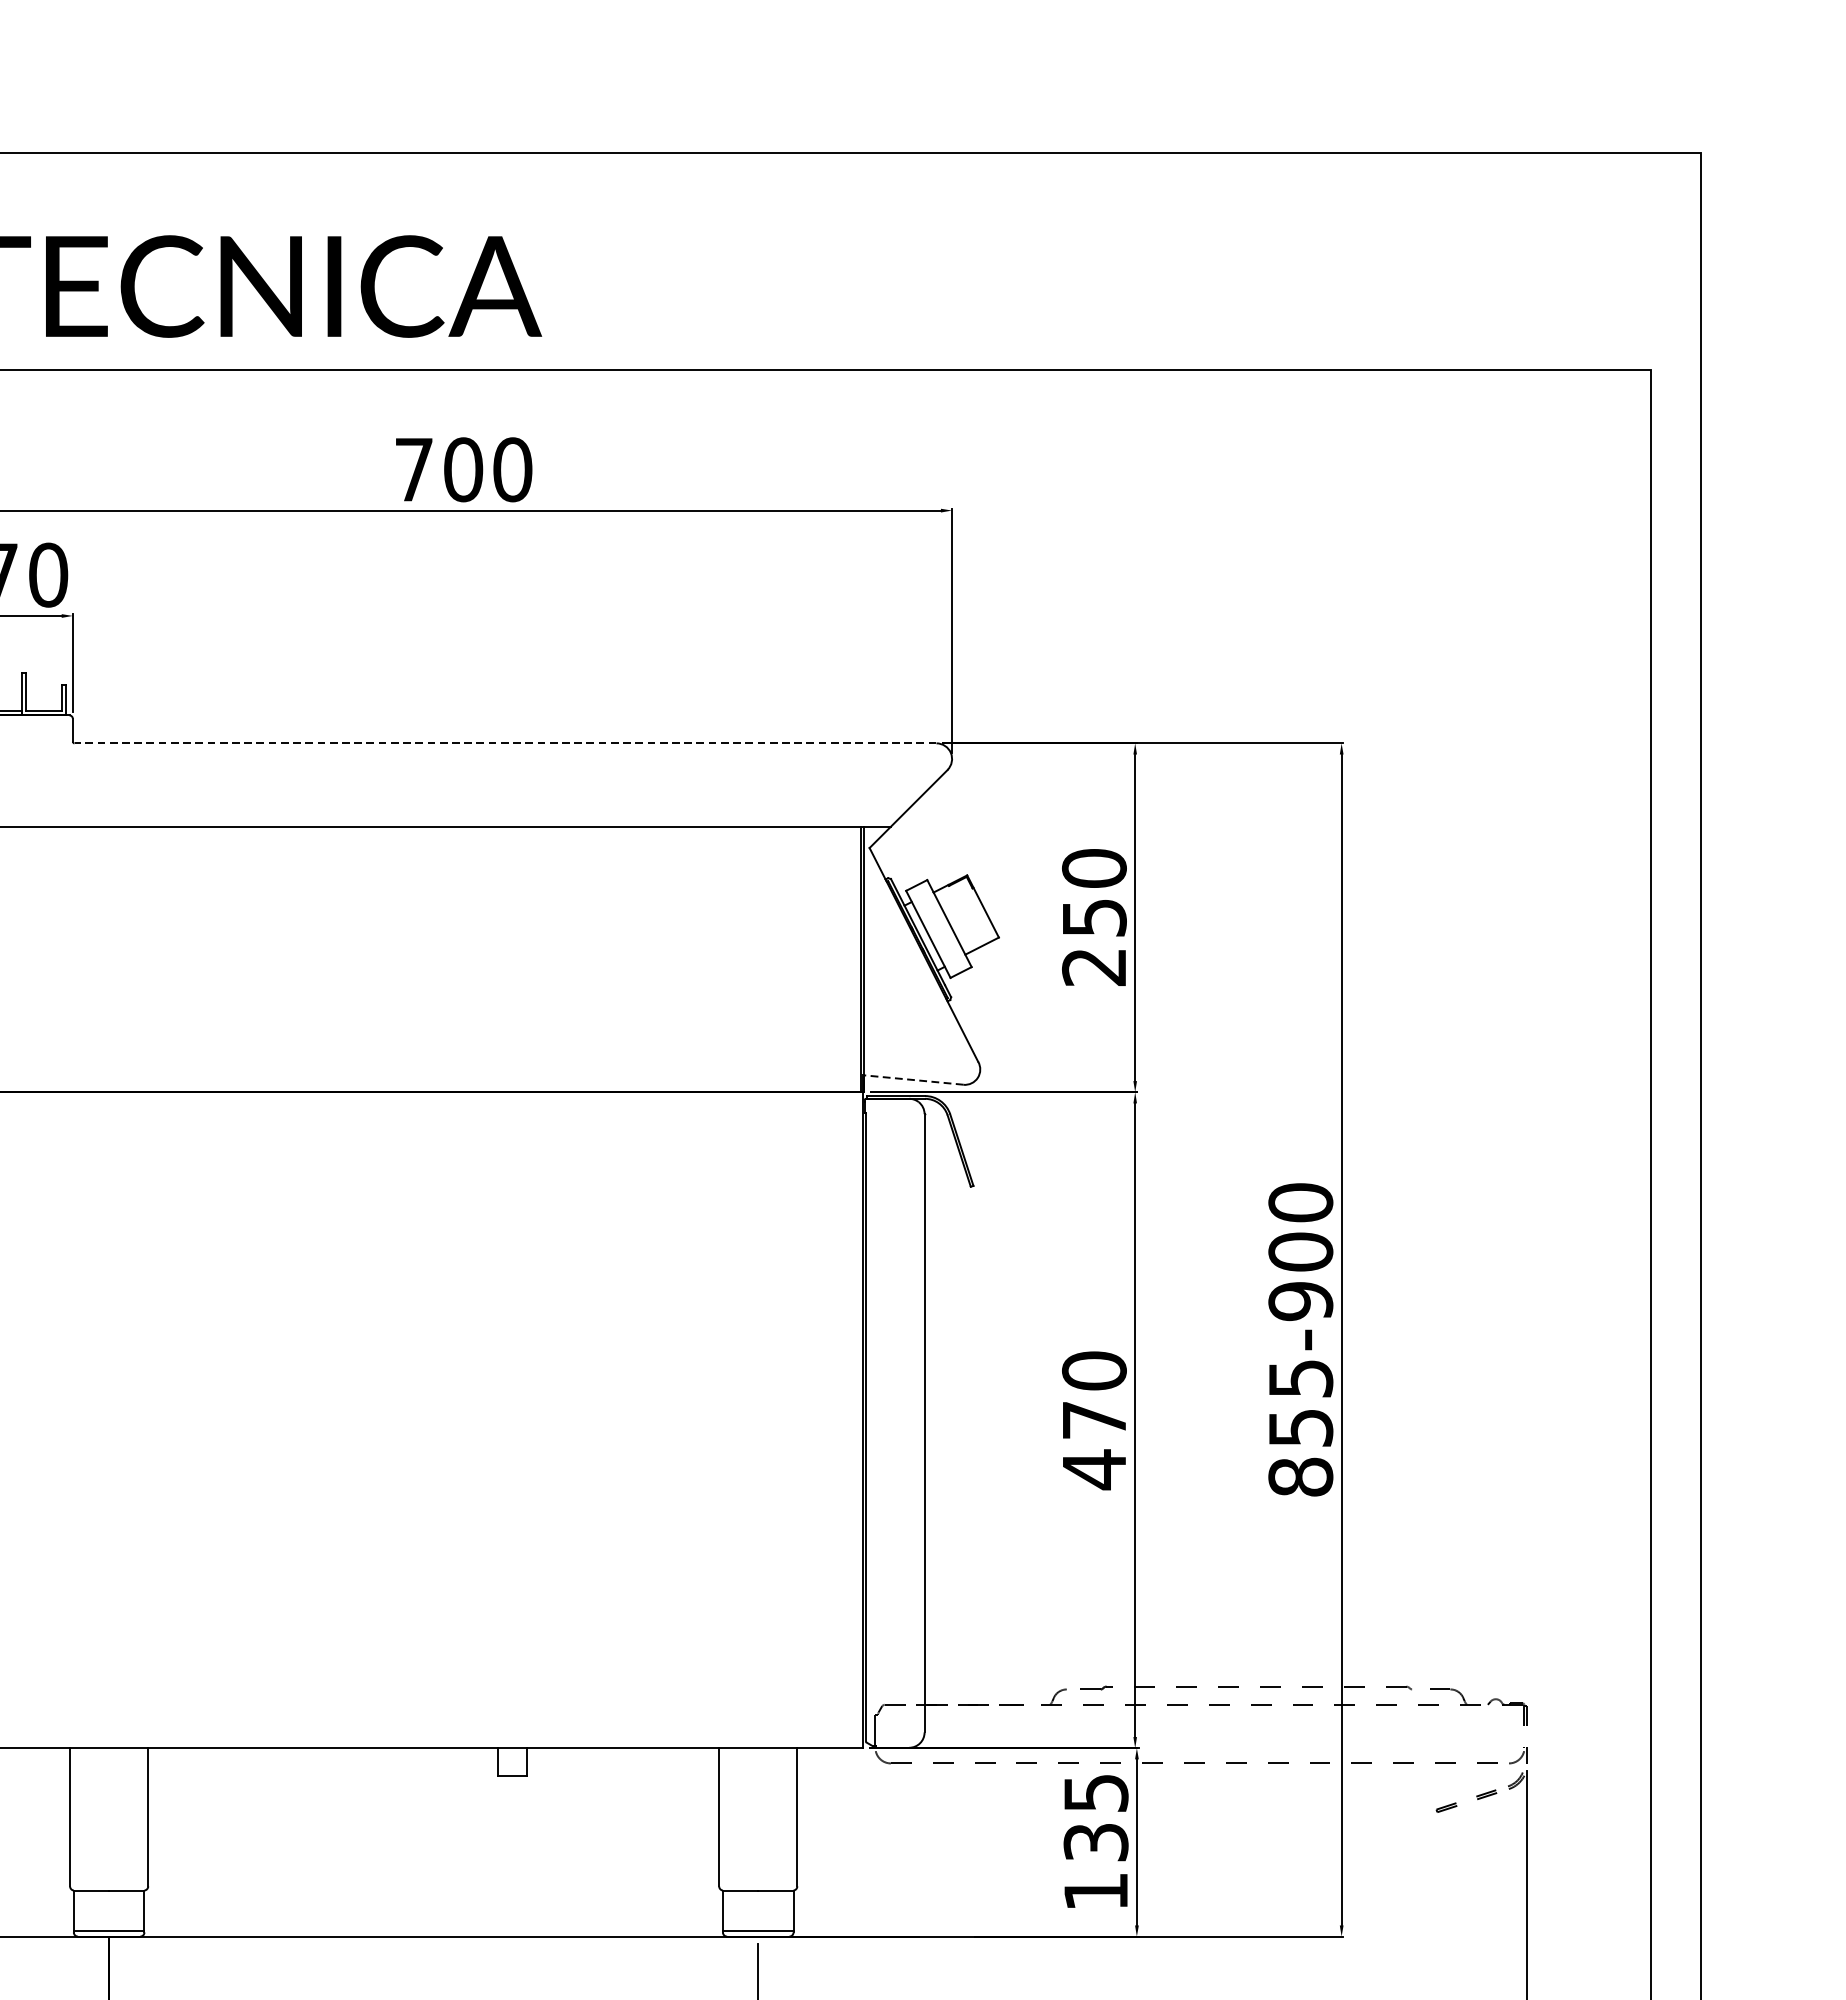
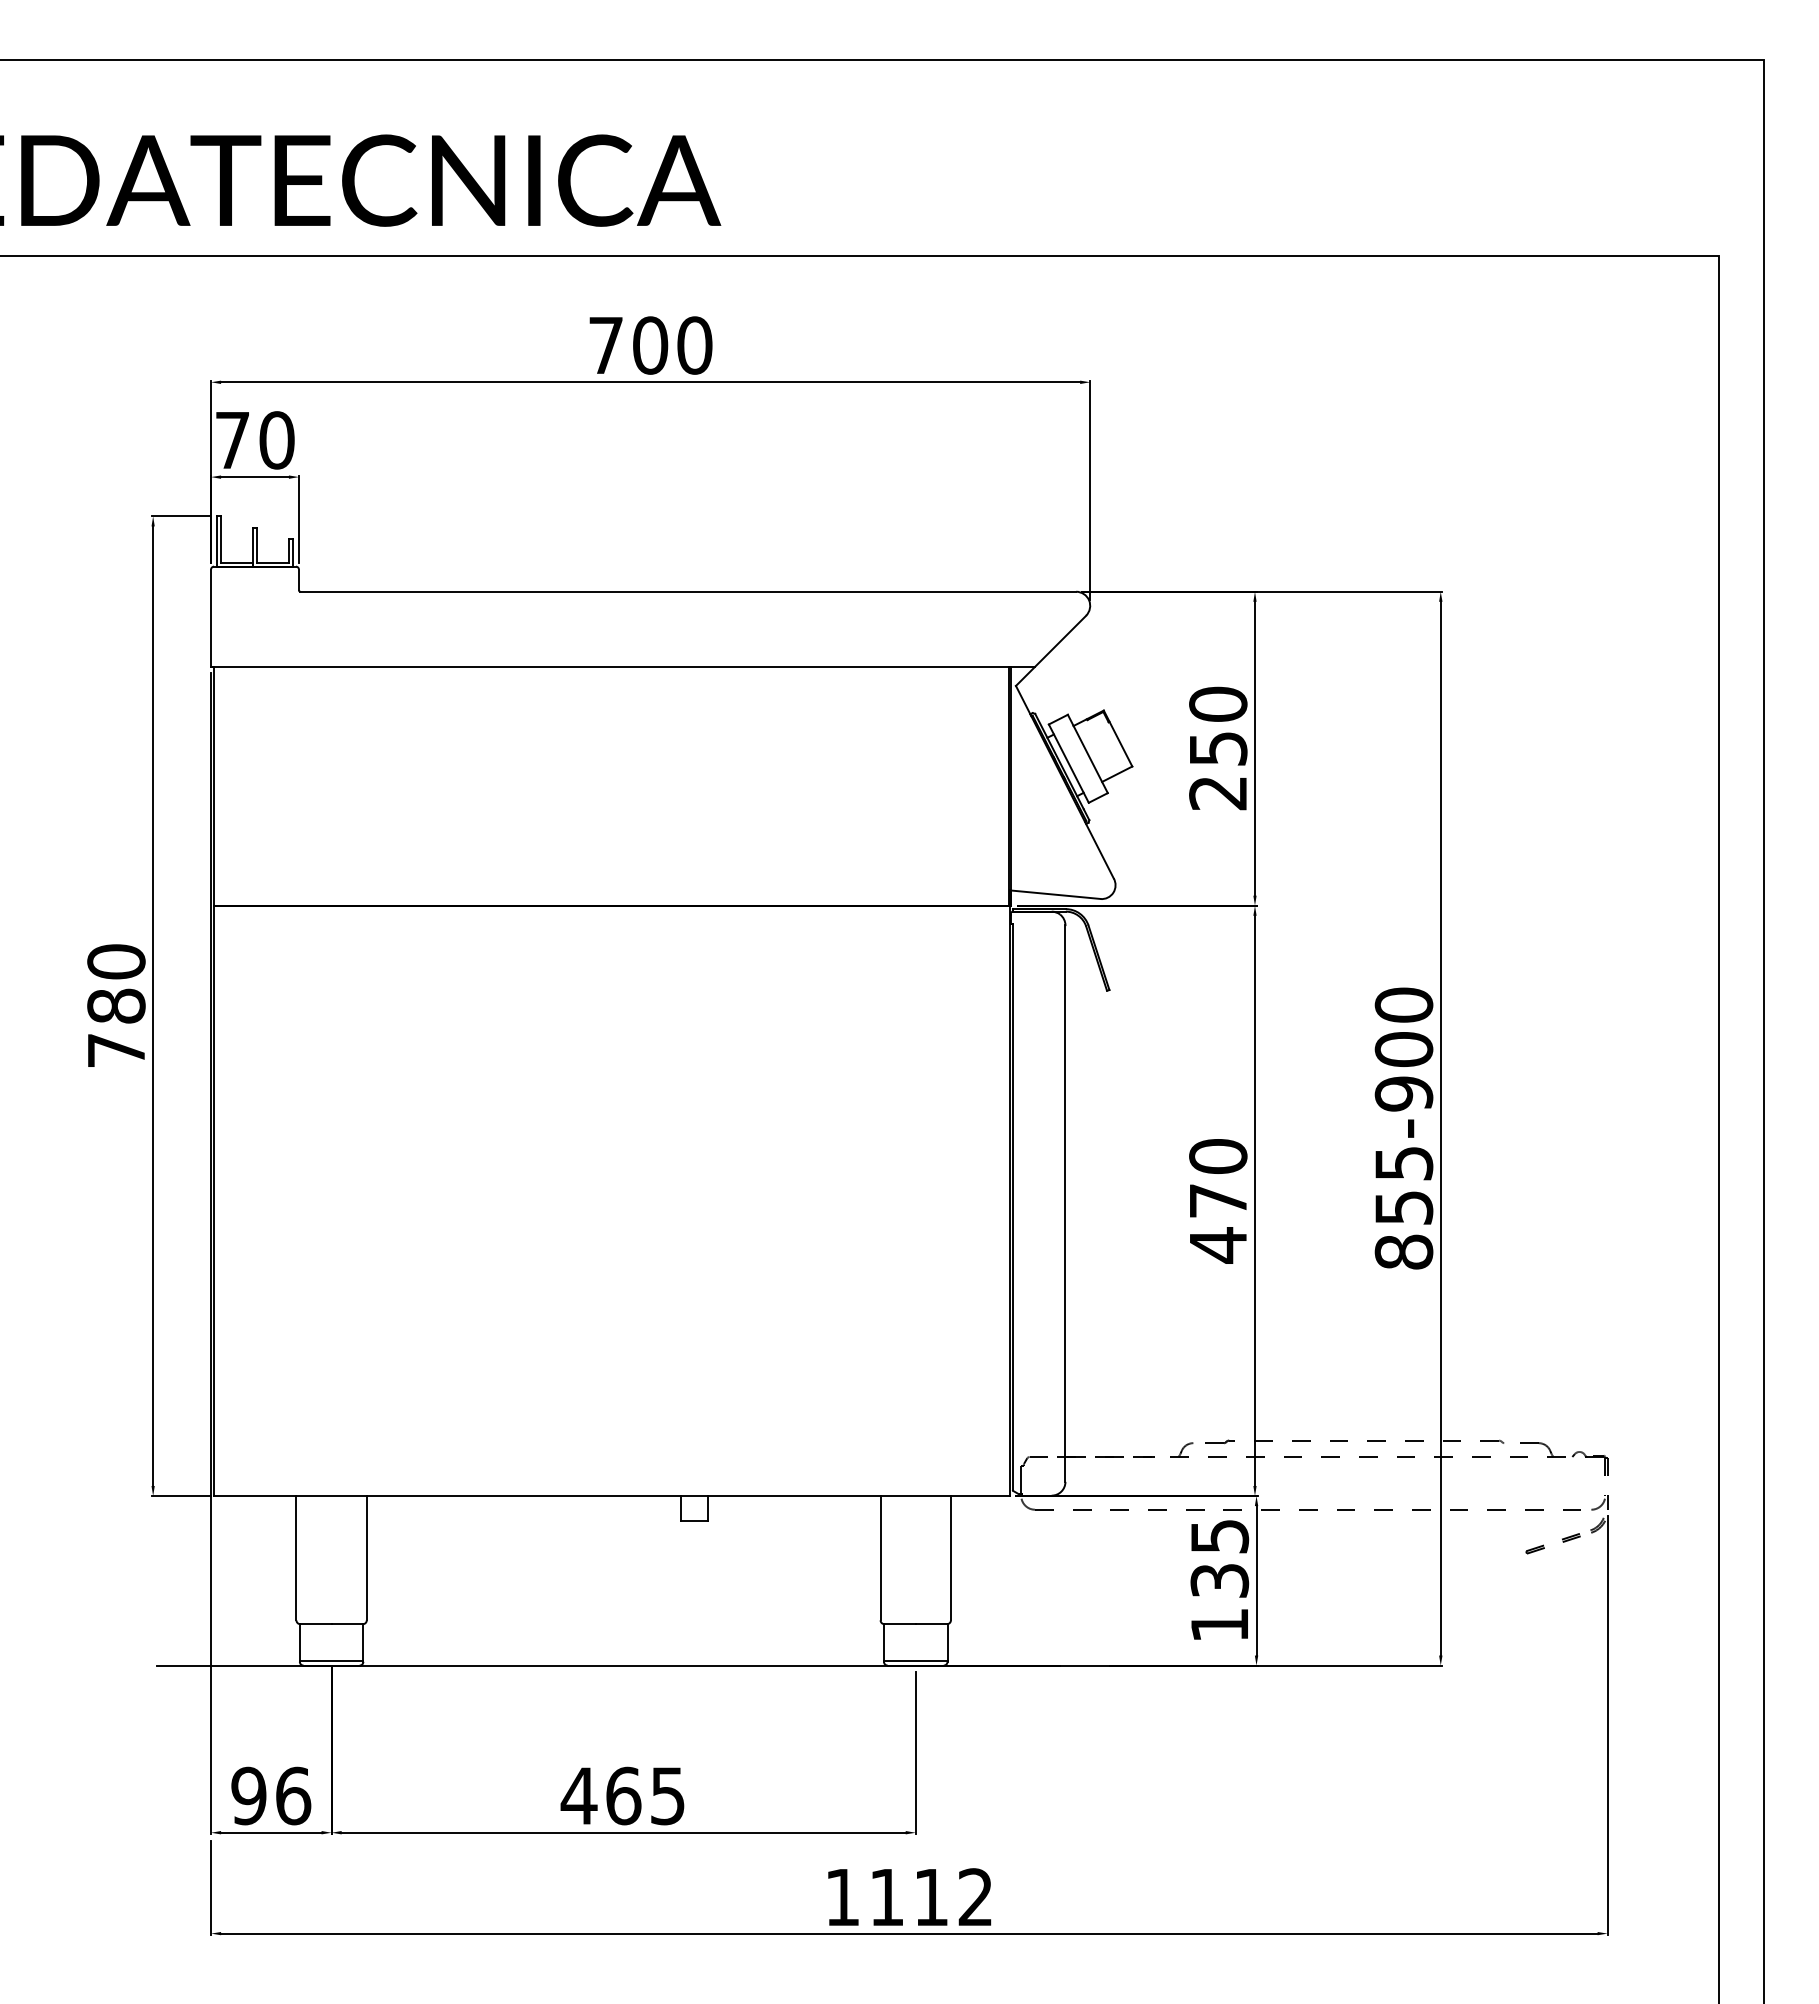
line: (505, 743) -> (688, 591), dashed -> solid
line: (913, 1079) -> (1055, 894), dashed -> solid

